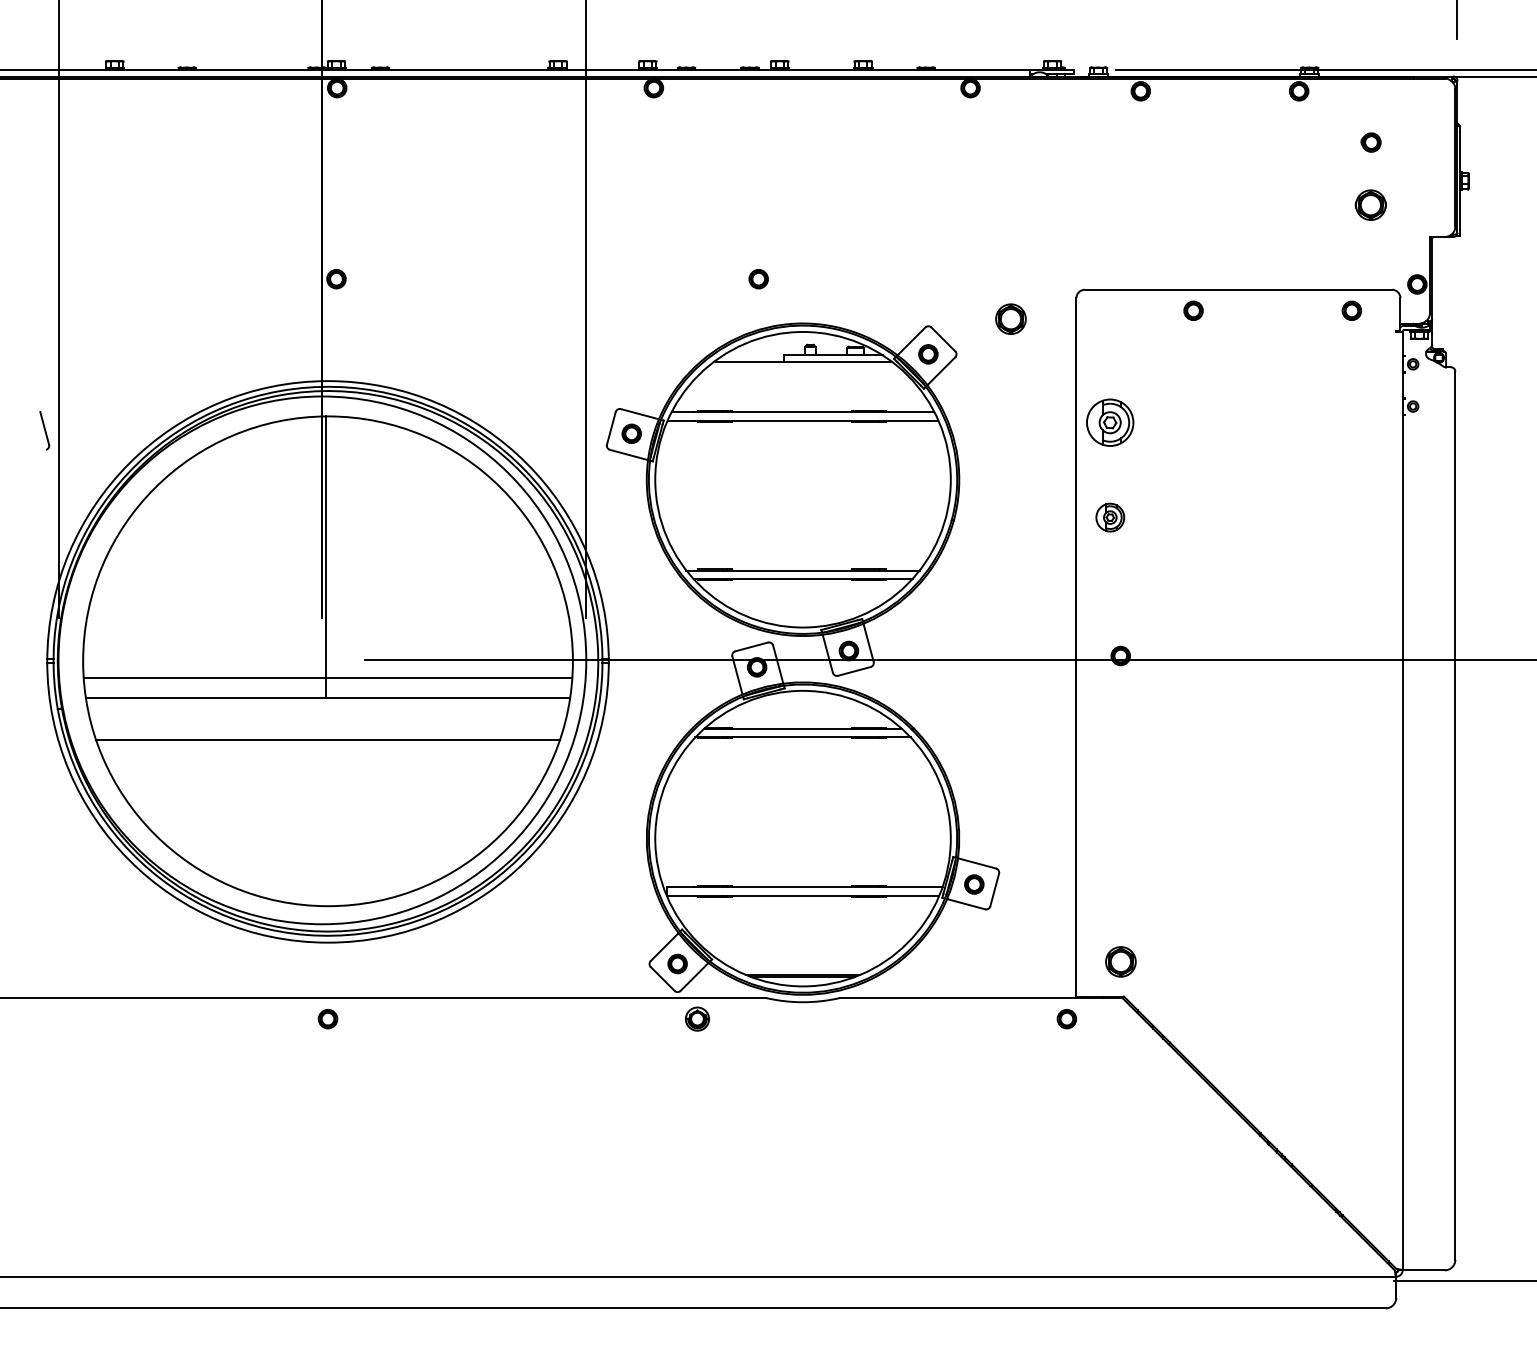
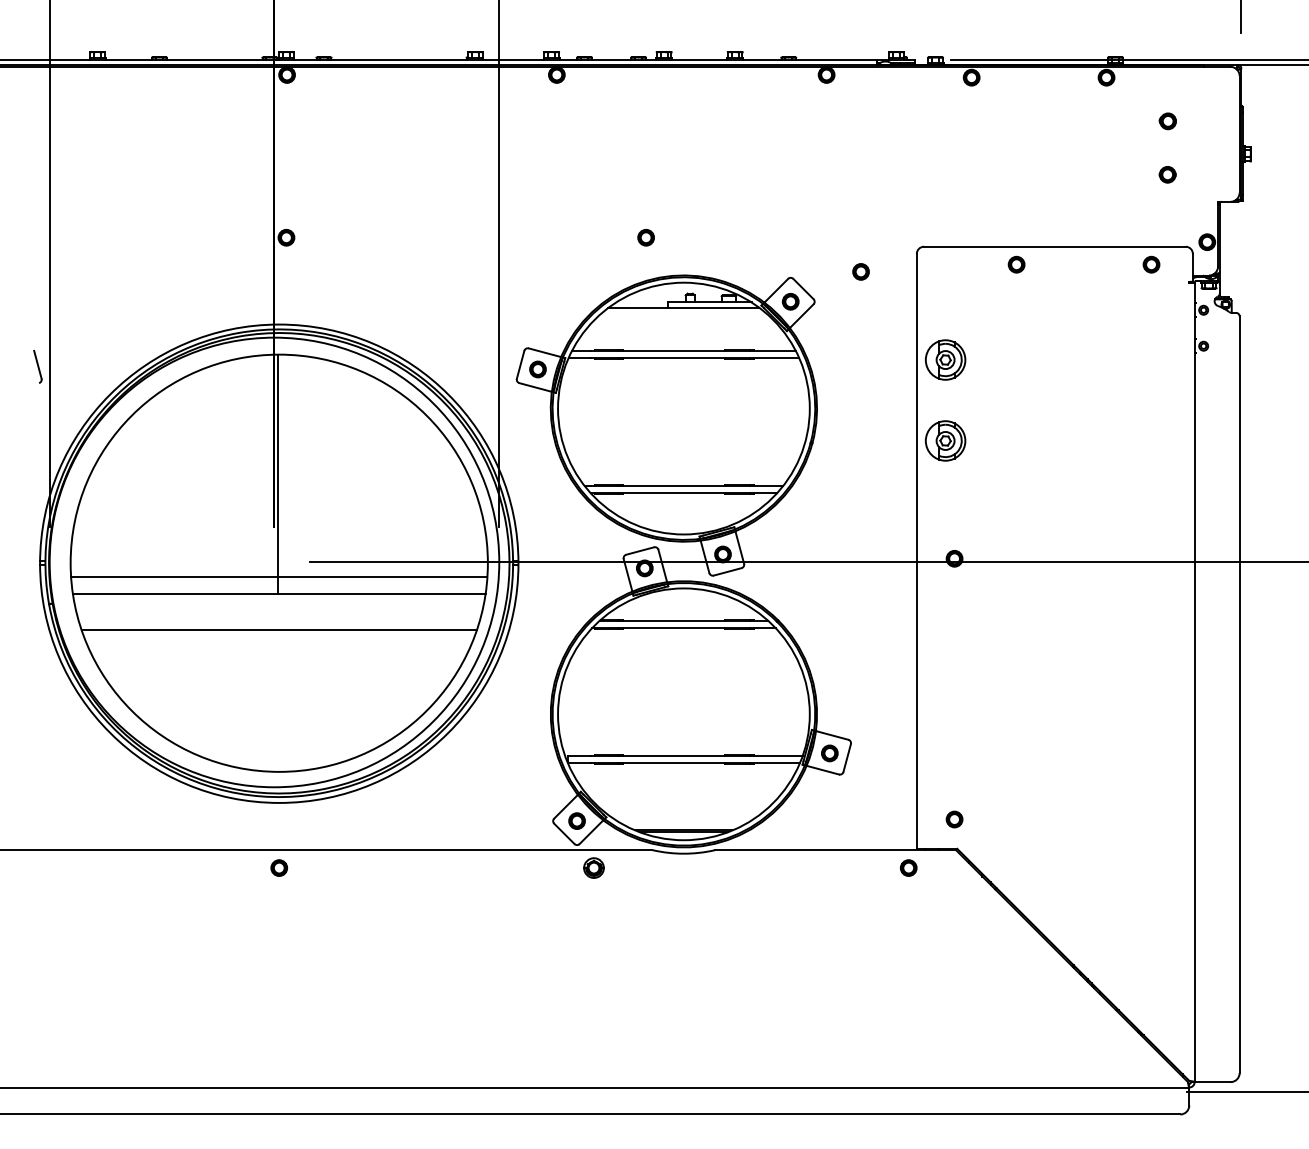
part: (1370, 205) -> (1167, 174), size x0.62
part: (1010, 319) -> (860, 272), size x0.62
part: (1110, 517) -> (945, 440), size x1.67
part: (1120, 962) -> (954, 819), size x0.62

